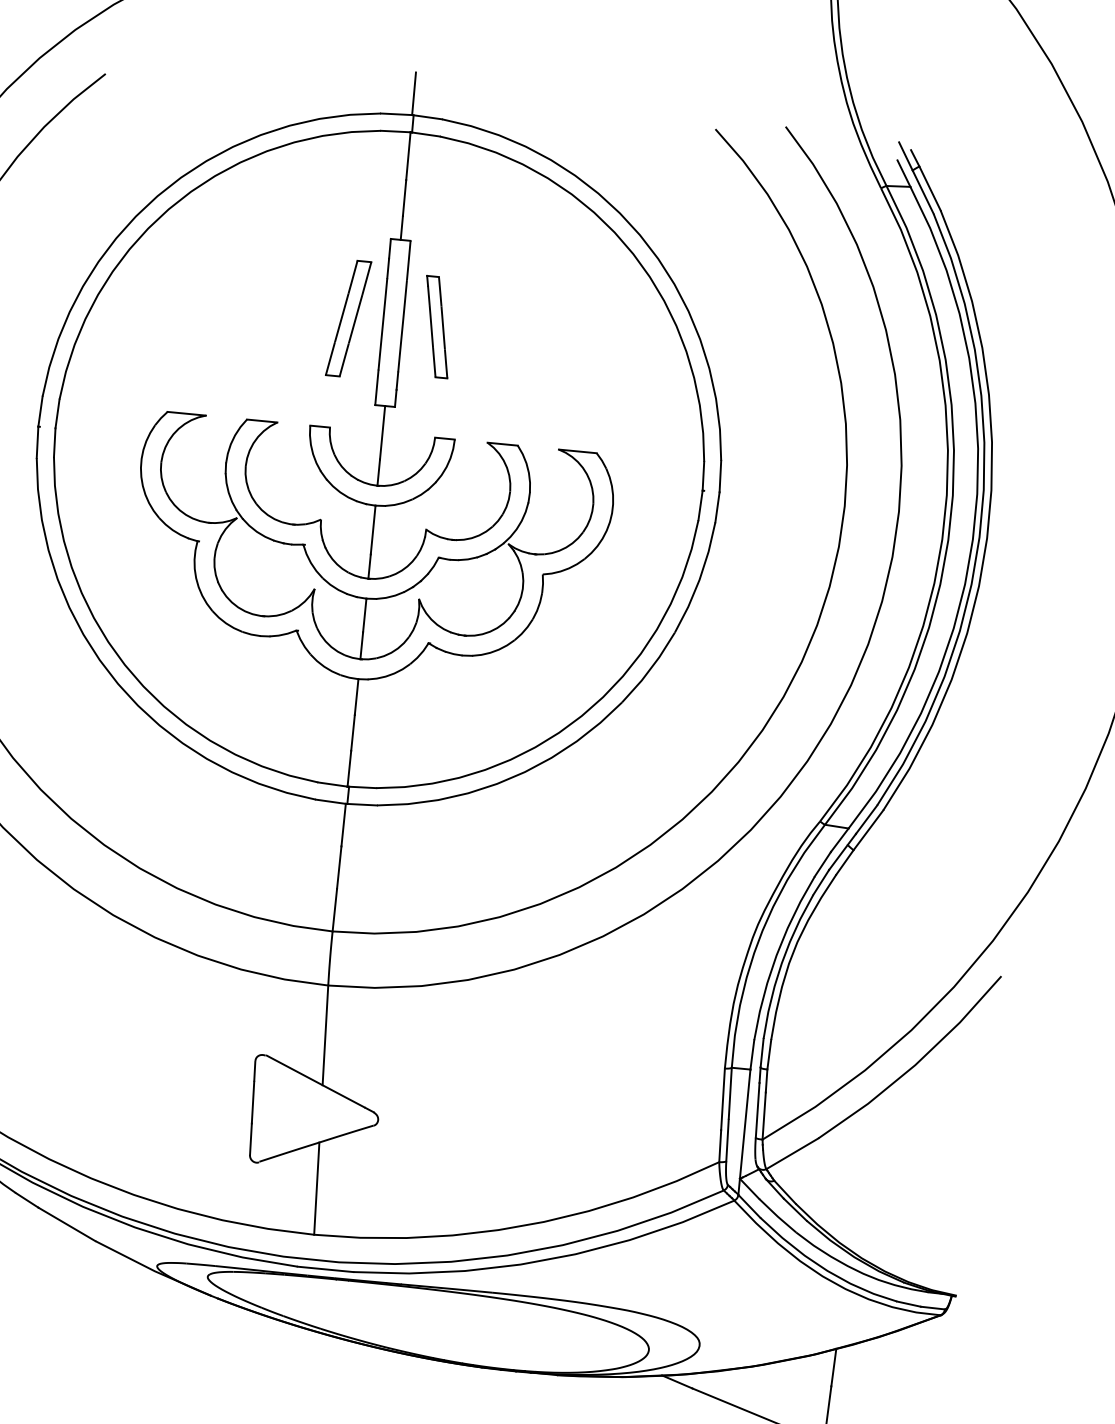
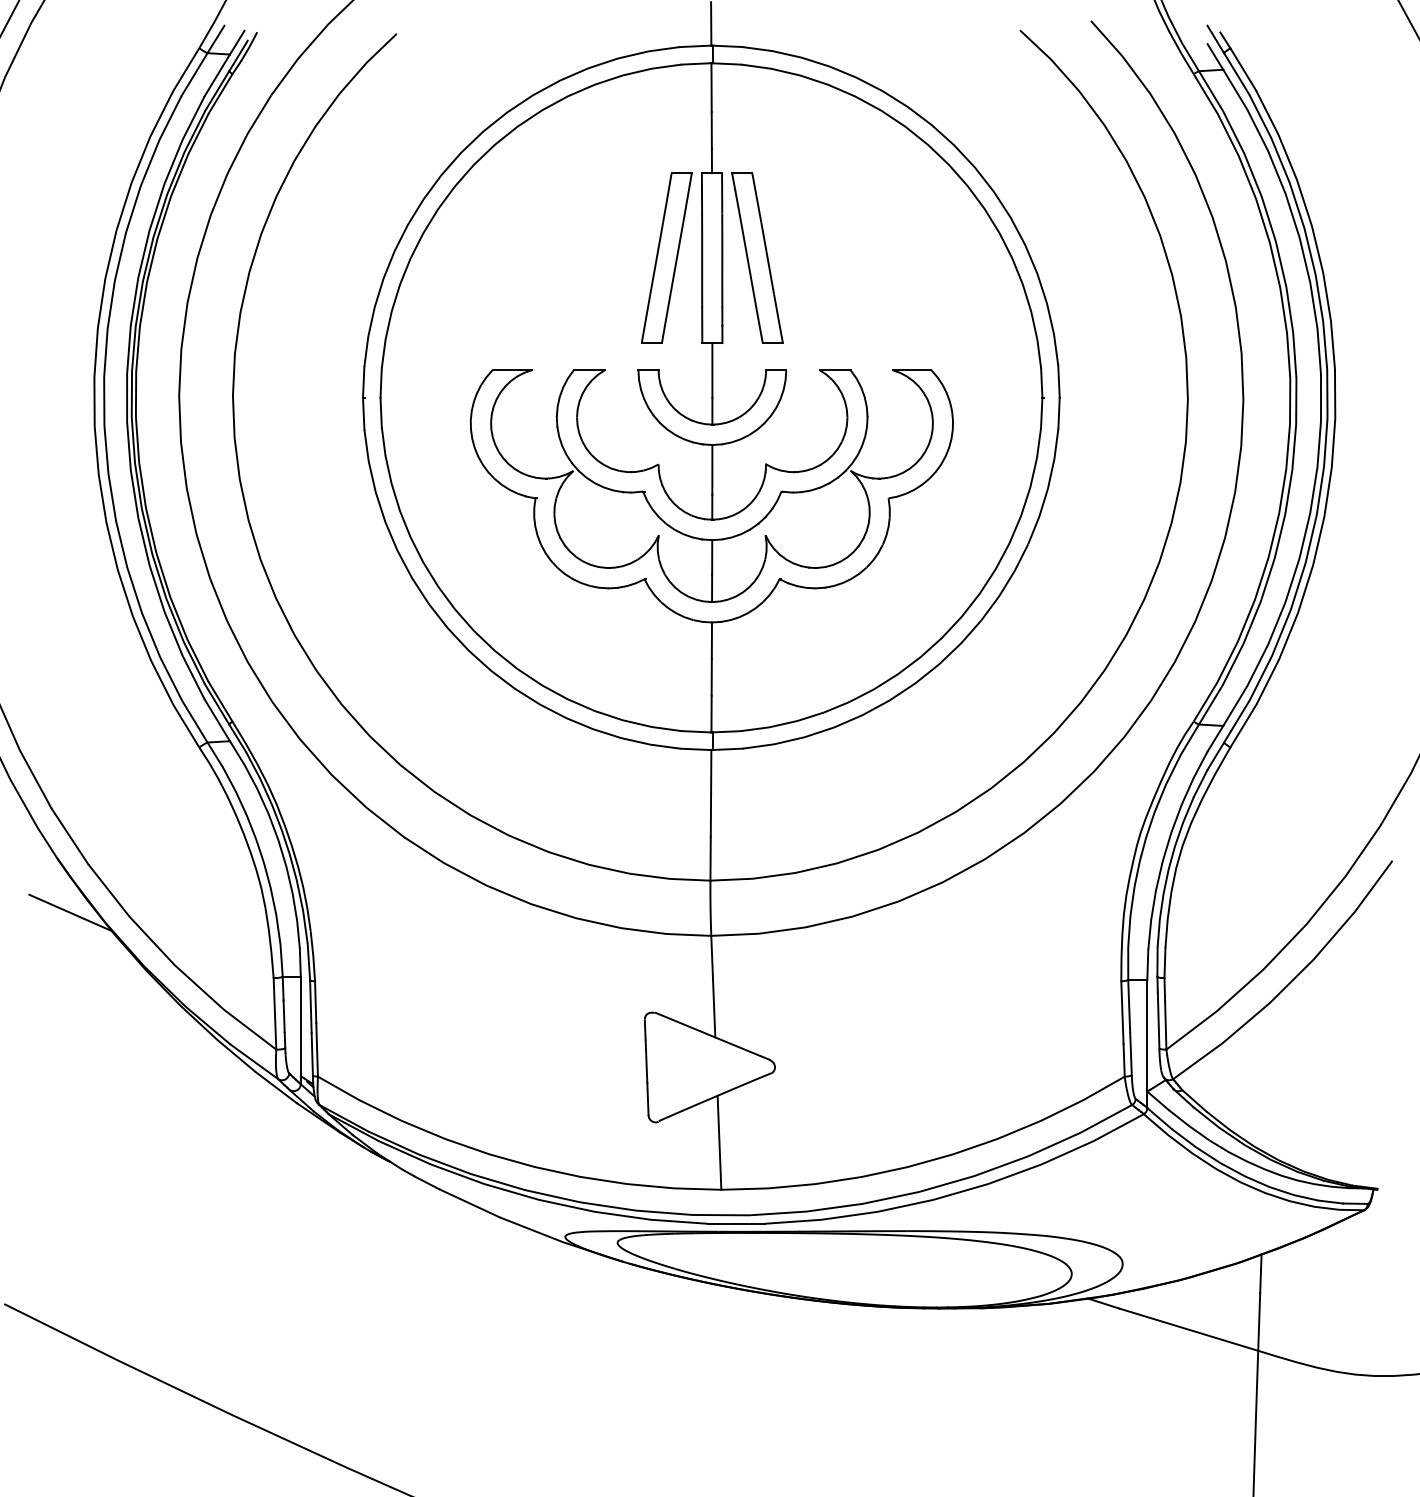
part: (348, 318) -> (666, 257), size x1.43
part: (437, 326) -> (757, 257), size x1.67

